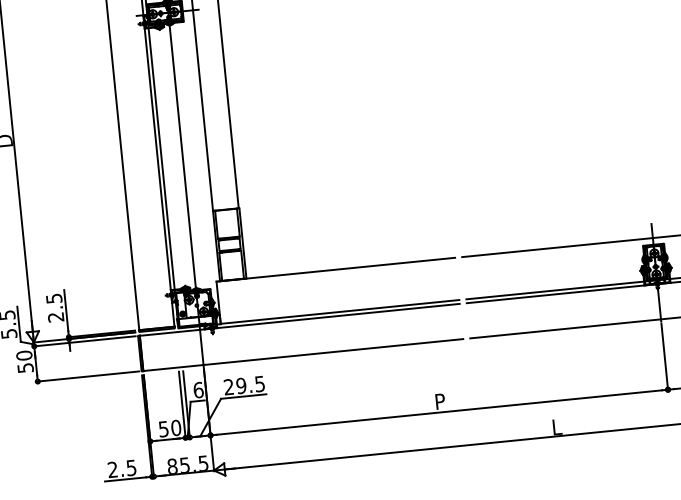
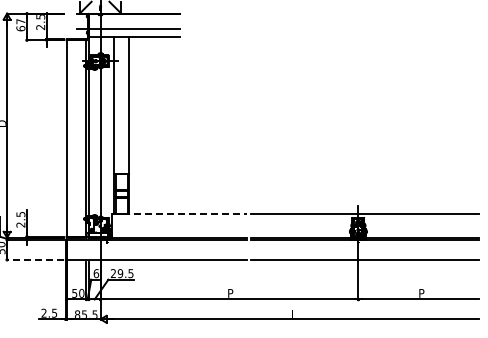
line: (337, 270) -> (180, 214), solid -> dashed
line: (88, 375) -> (35, 259), solid -> dashed

